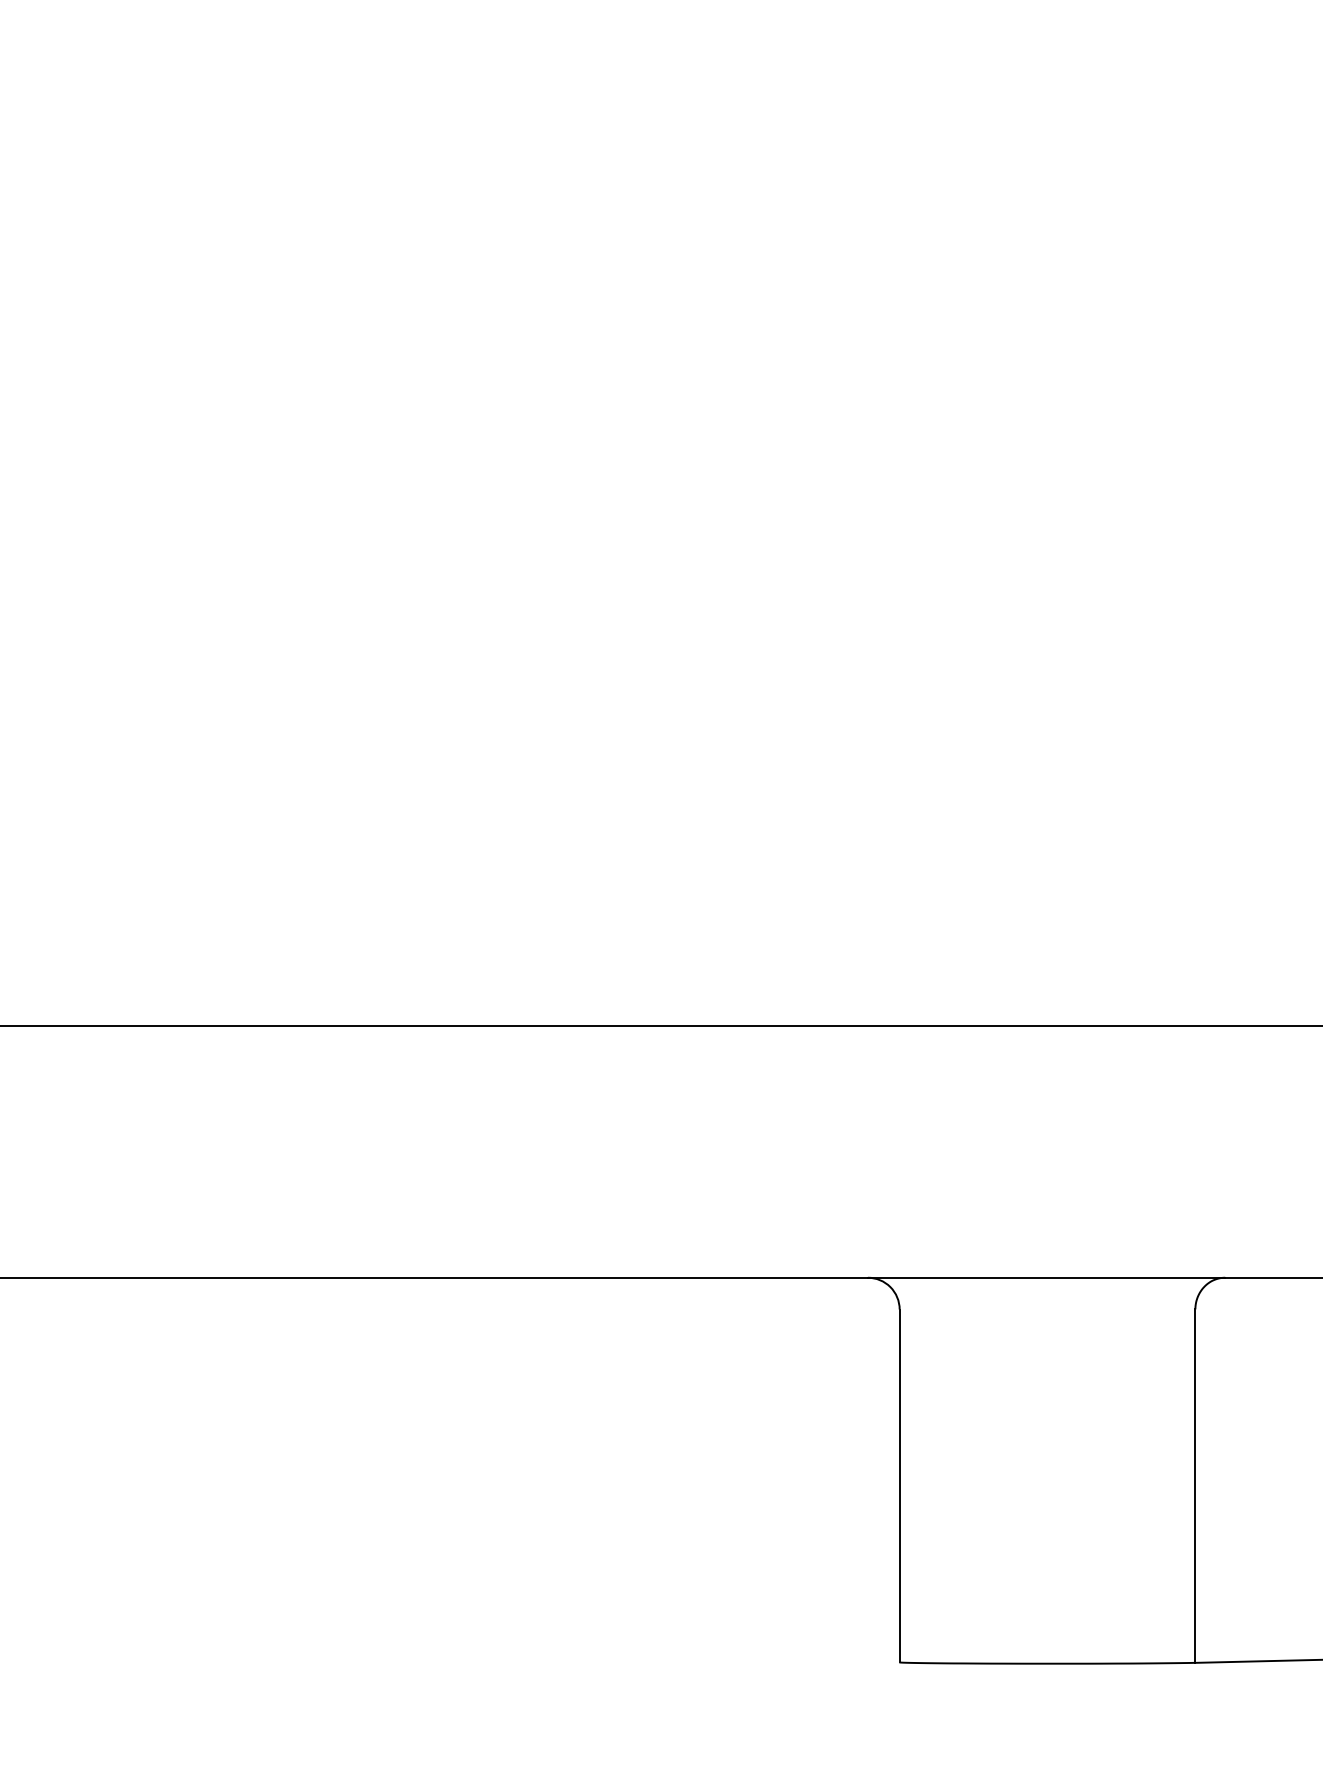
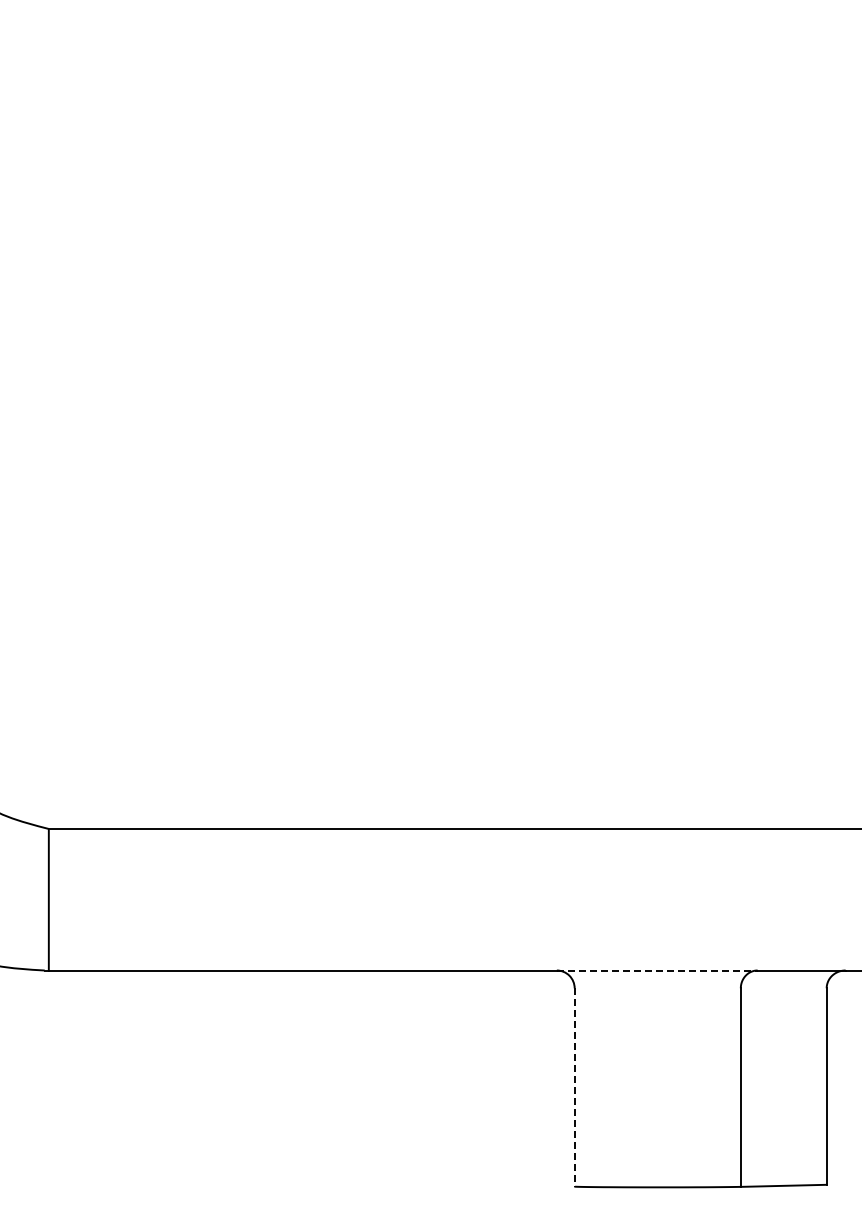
line: (1047, 1277) -> (657, 970), solid -> dashed
line: (899, 1485) -> (574, 1087), solid -> dashed

